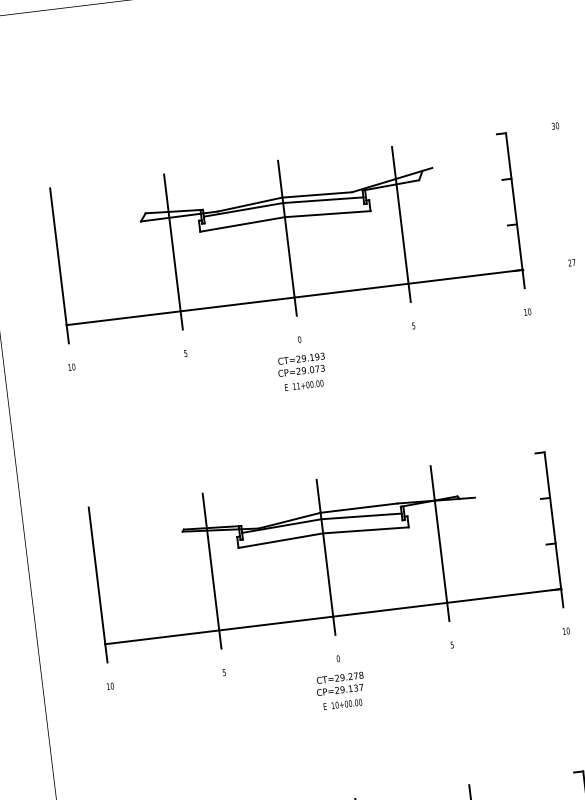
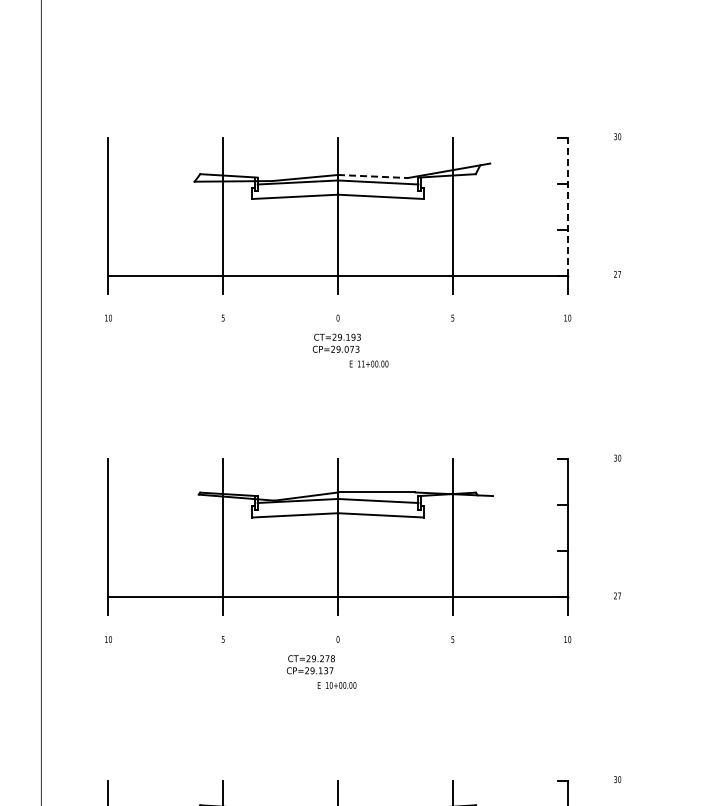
line: (316, 194) -> (372, 176), solid -> dashed
line: (514, 201) -> (567, 206), solid -> dashed
text: (303, 384) -> (368, 363), moved
text: (339, 683) -> (310, 664), moved

